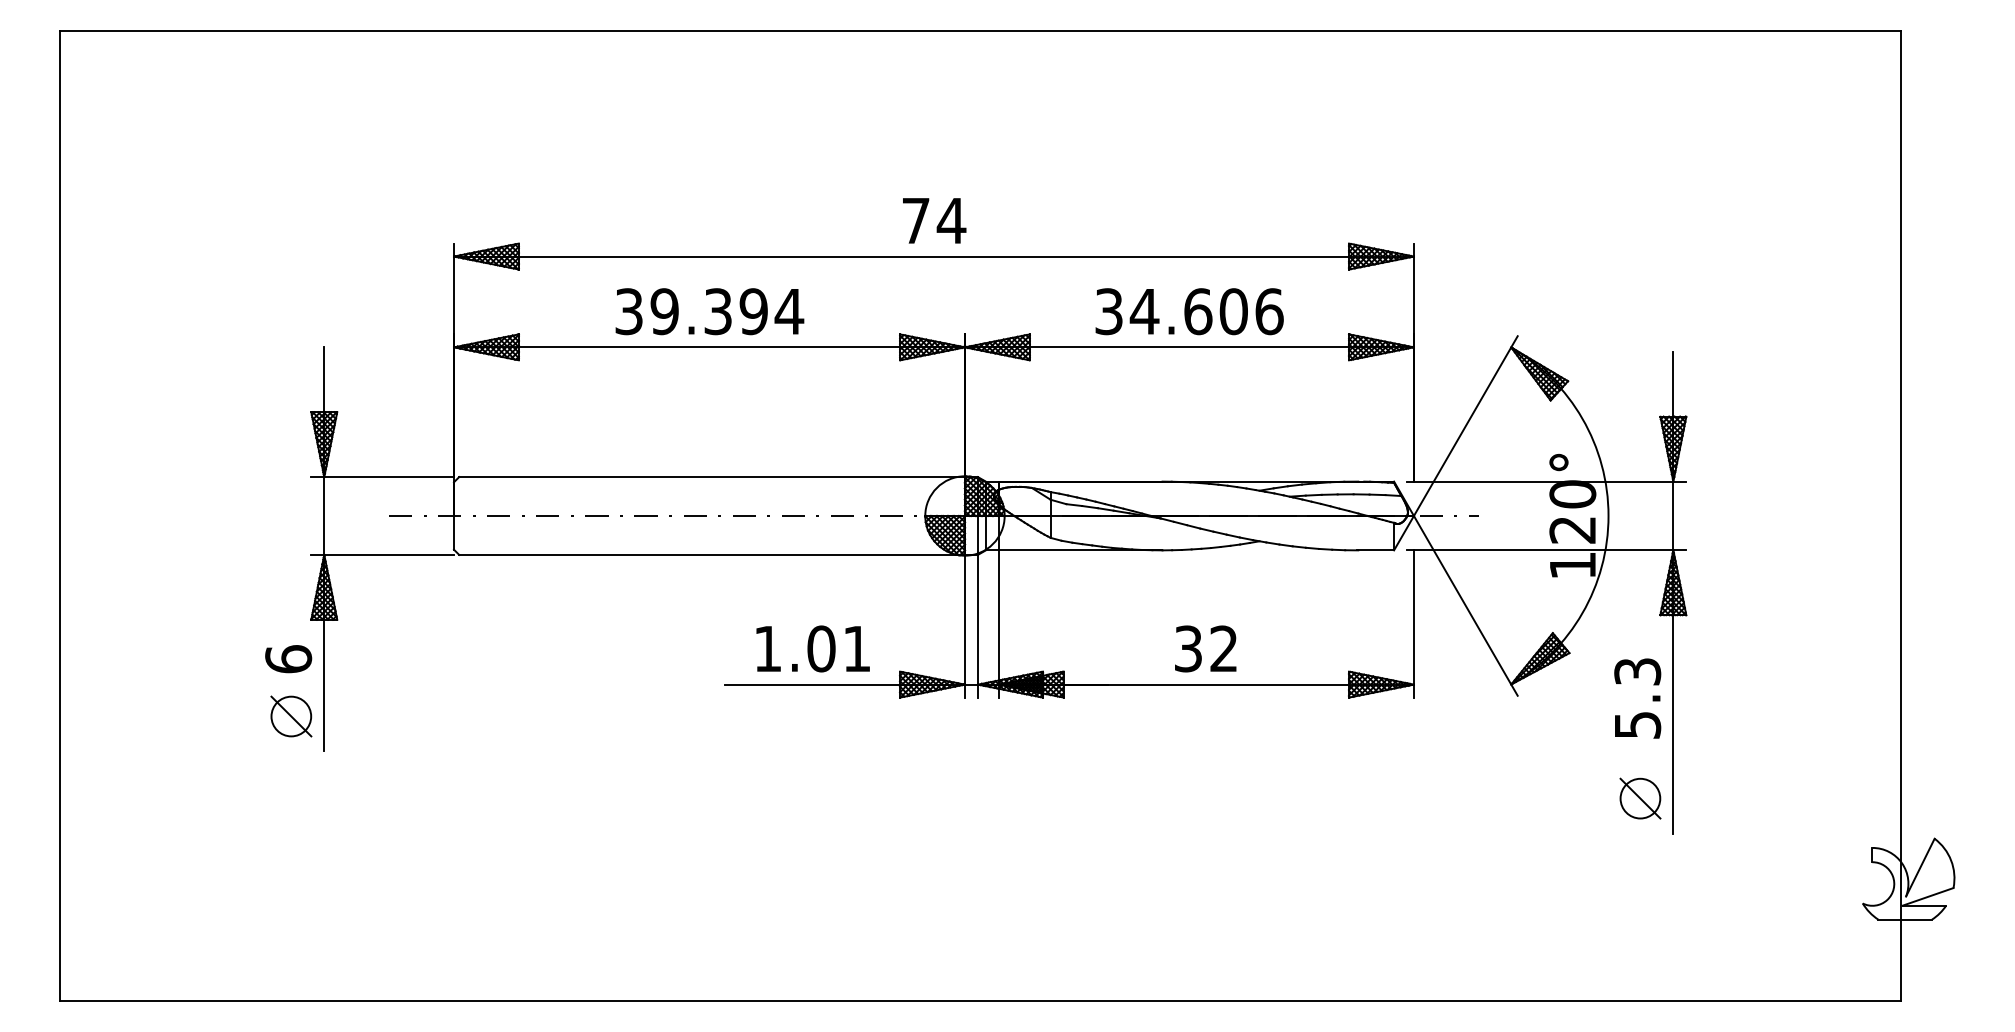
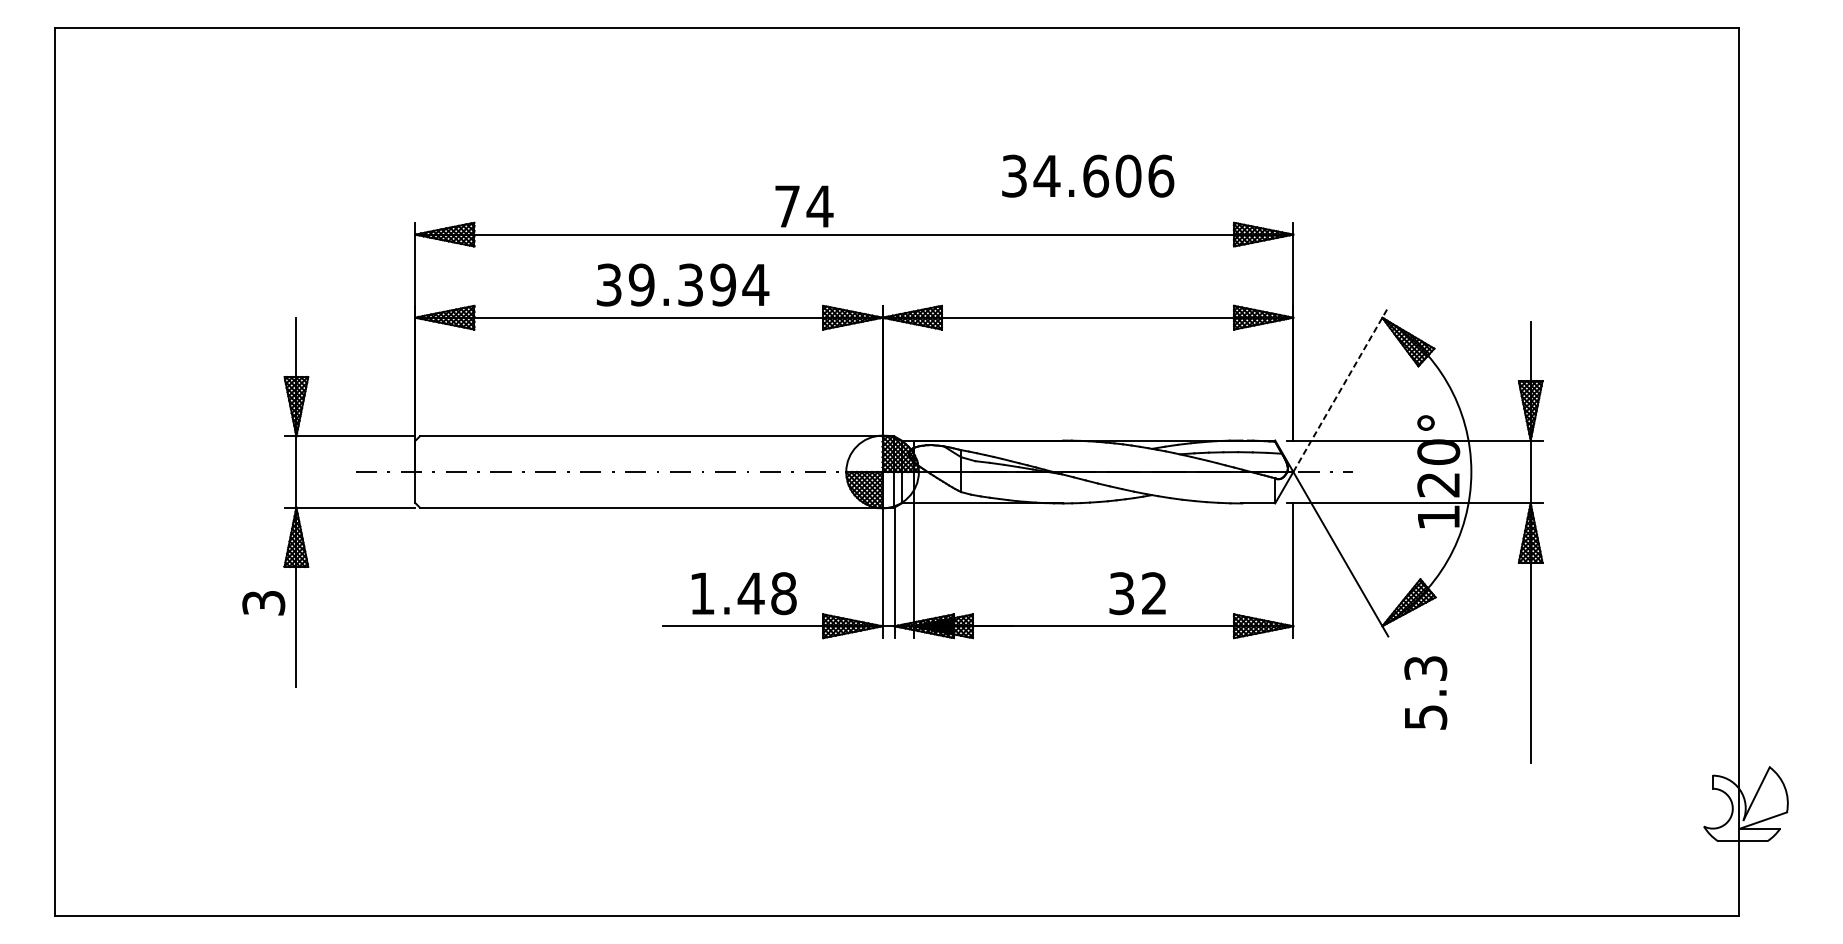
text: (934, 220) -> (804, 206), moved
text: (709, 311) -> (682, 284), moved
text: (1189, 311) -> (1088, 176), moved
line: (1465, 426) -> (1340, 390), solid -> dashed
text: (838, 648) -> (766, 593), 1.01 -> 1.48
text: (1205, 648) -> (1137, 593), moved
text: (288, 659) -> (263, 603), 6 -> 3
text: (1637, 698) -> (1425, 692), moved
part: (291, 716) -> (266, 655), removed
part: (1640, 798) -> (1500, 730), removed

